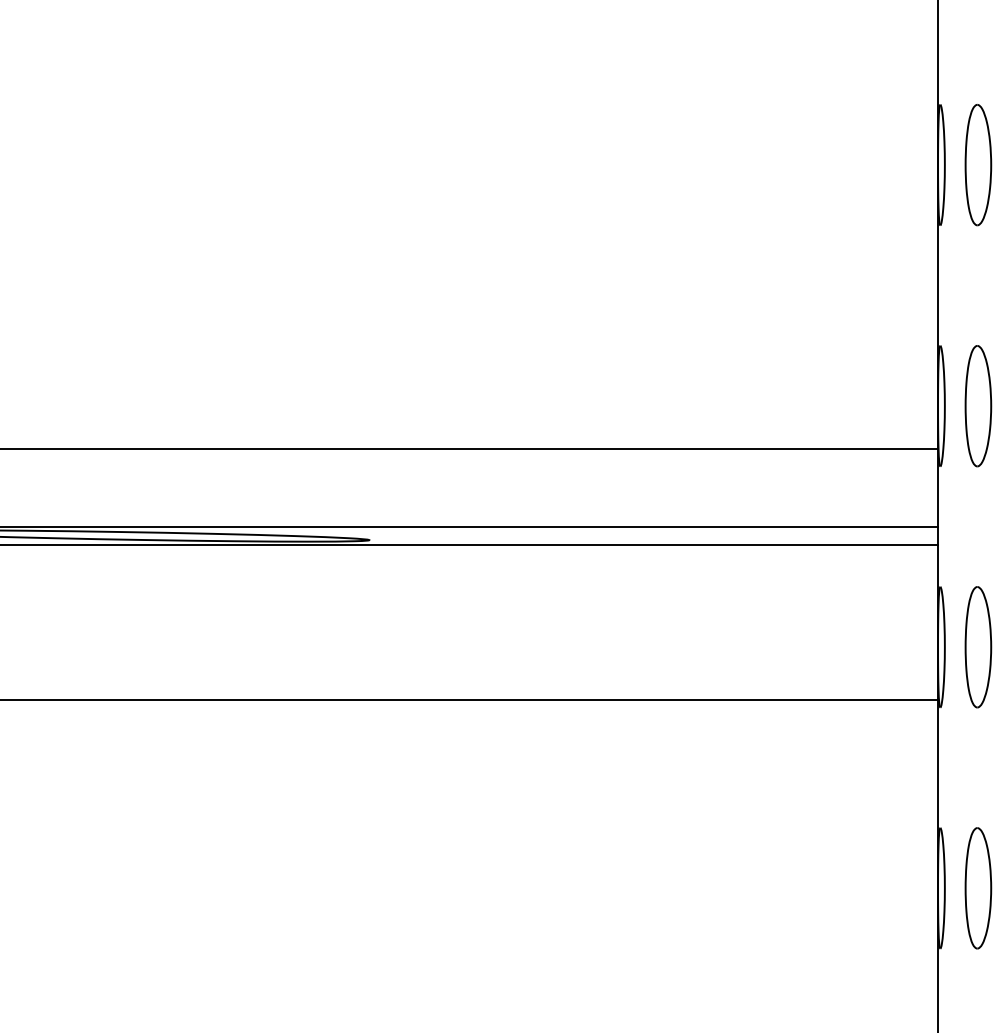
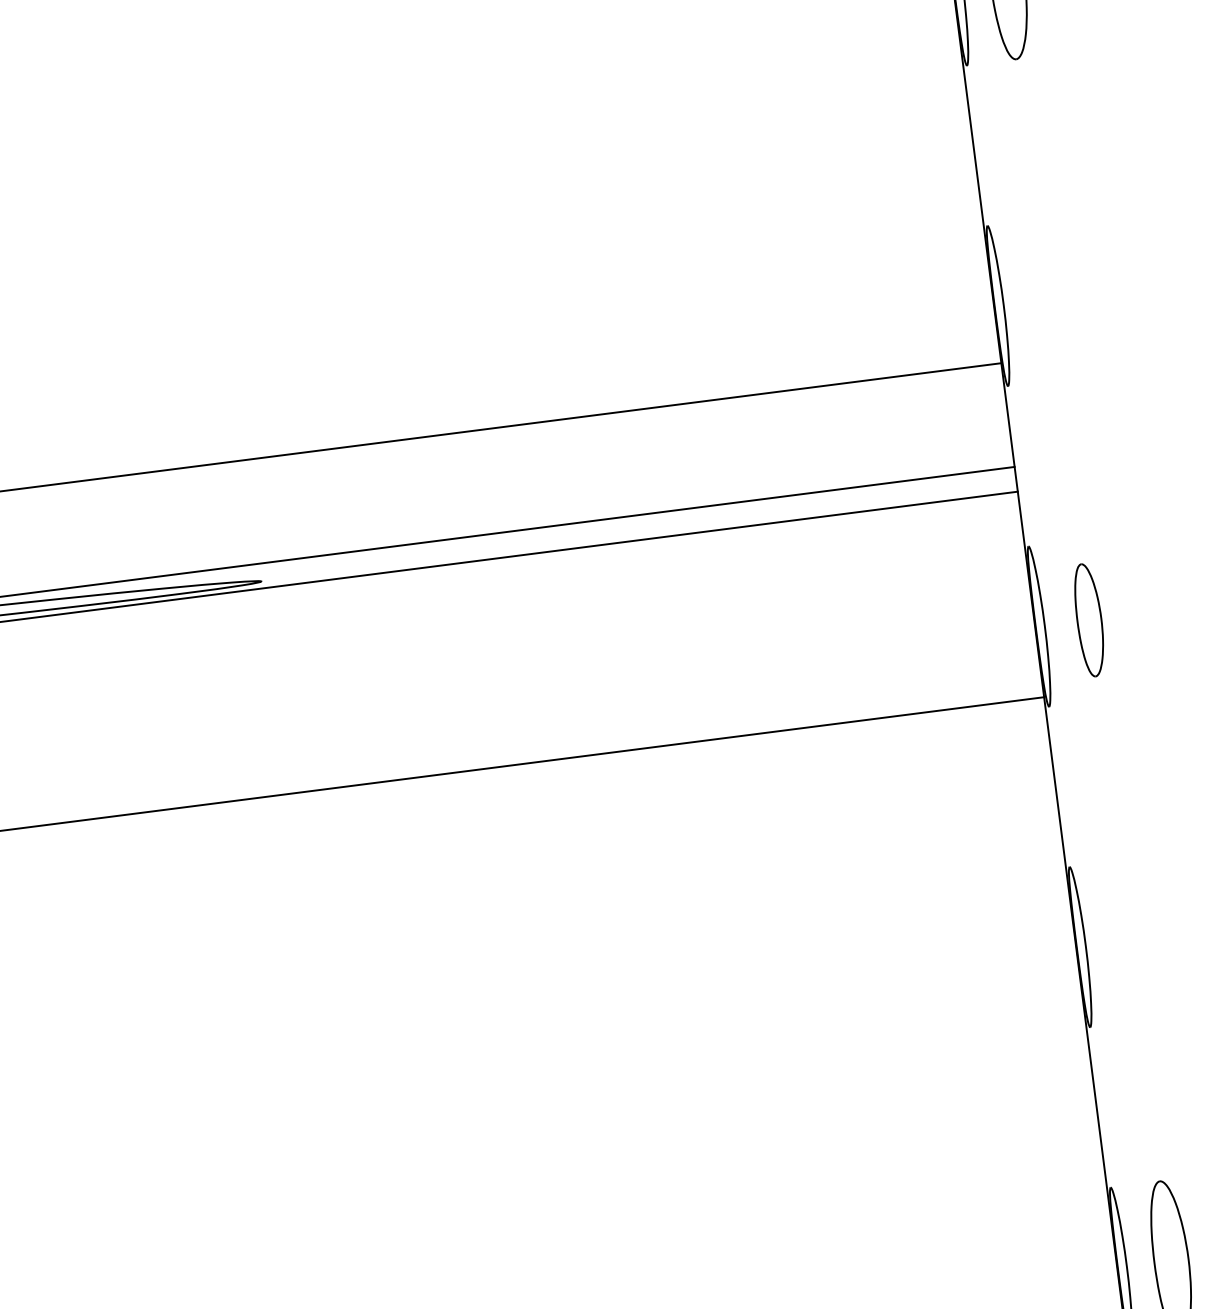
part: (978, 406) -> (1048, 299), removed
part: (978, 647) -> (1089, 620), size x0.7
part: (978, 888) -> (1130, 940), removed

